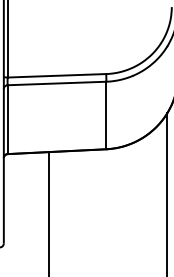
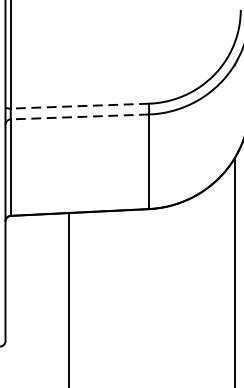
line: (56, 75) -> (79, 105), solid -> dashed
line: (56, 83) -> (79, 116), solid -> dashed

